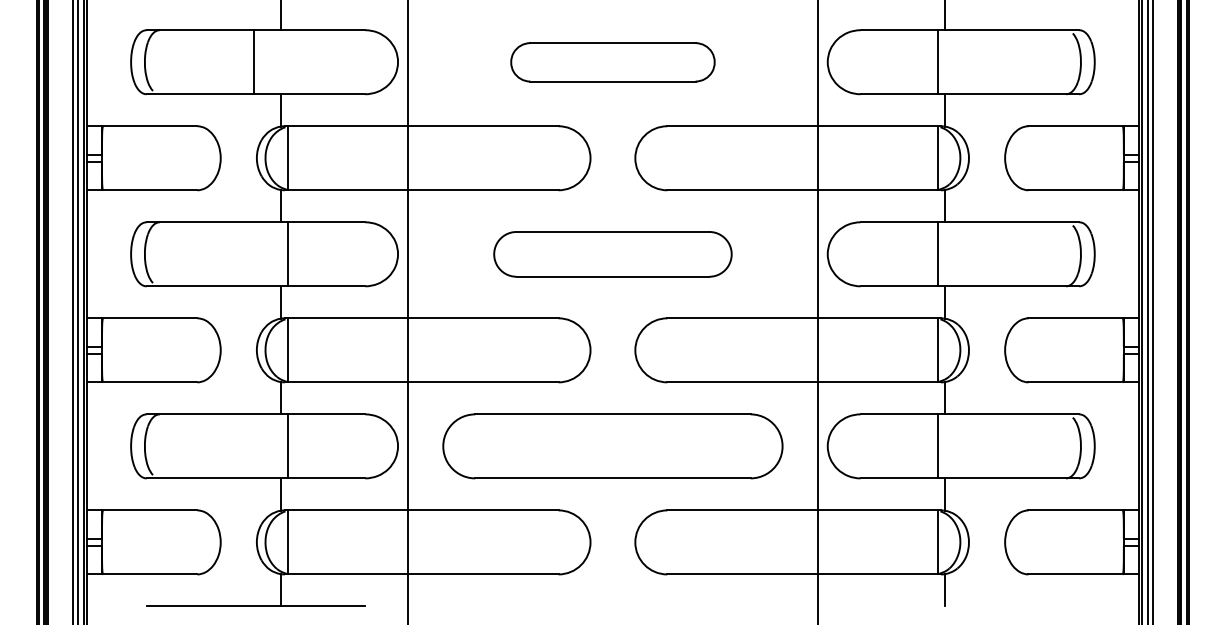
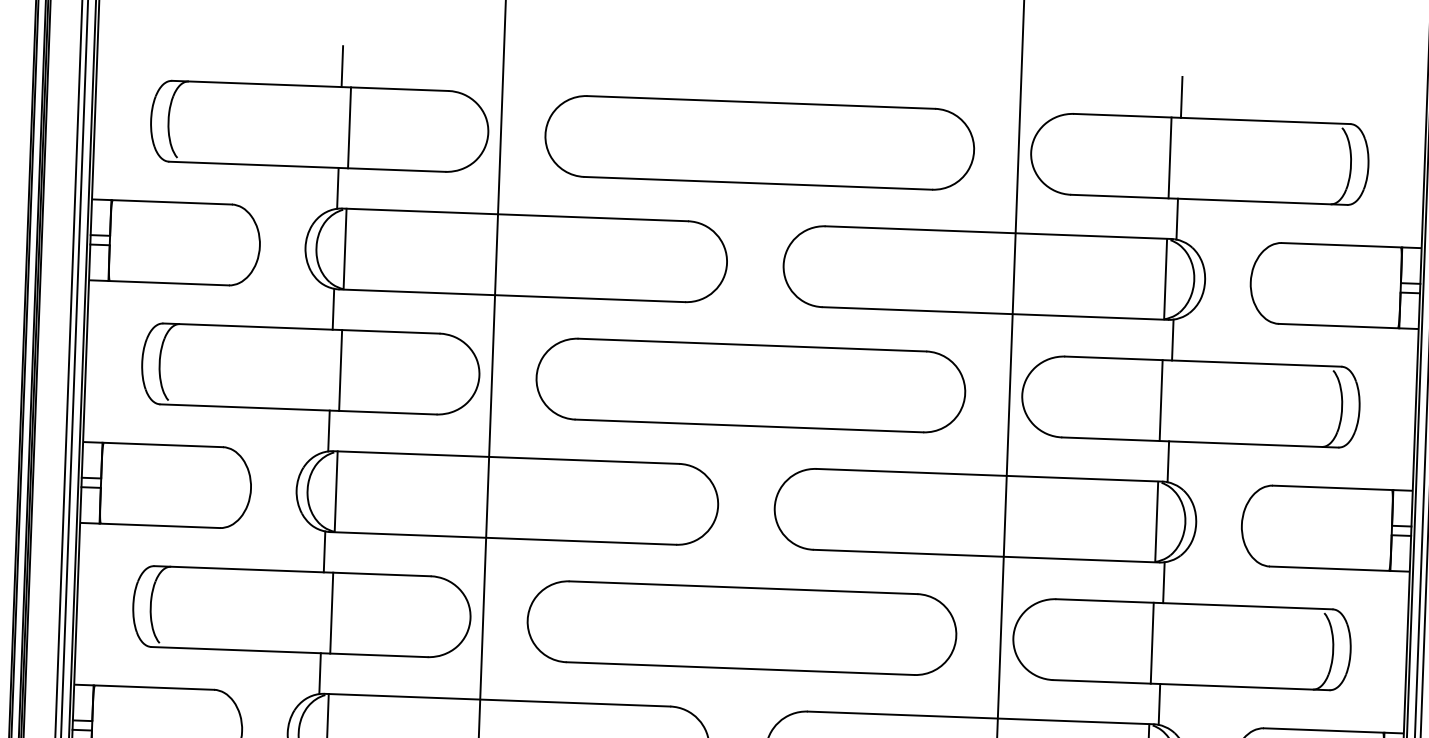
line: (254, 62) -> (349, 128), moved
part: (612, 62) -> (759, 143), size x1.67
part: (612, 254) -> (750, 385), size x1.43

